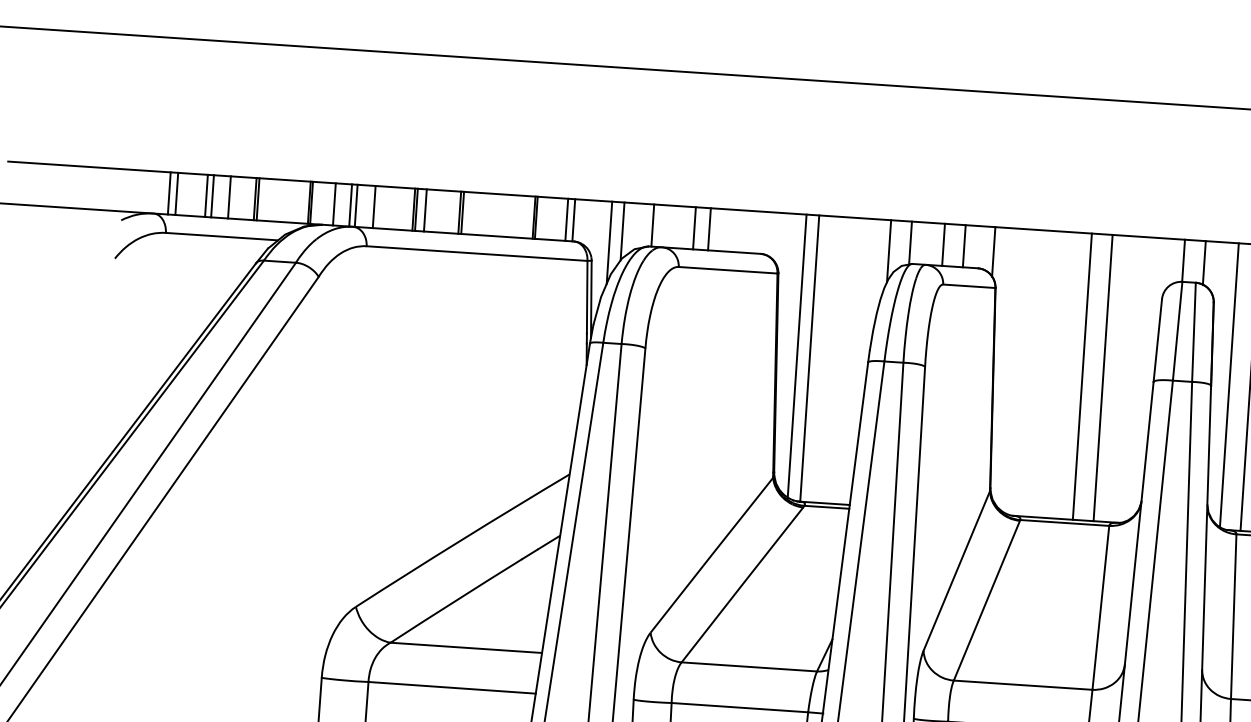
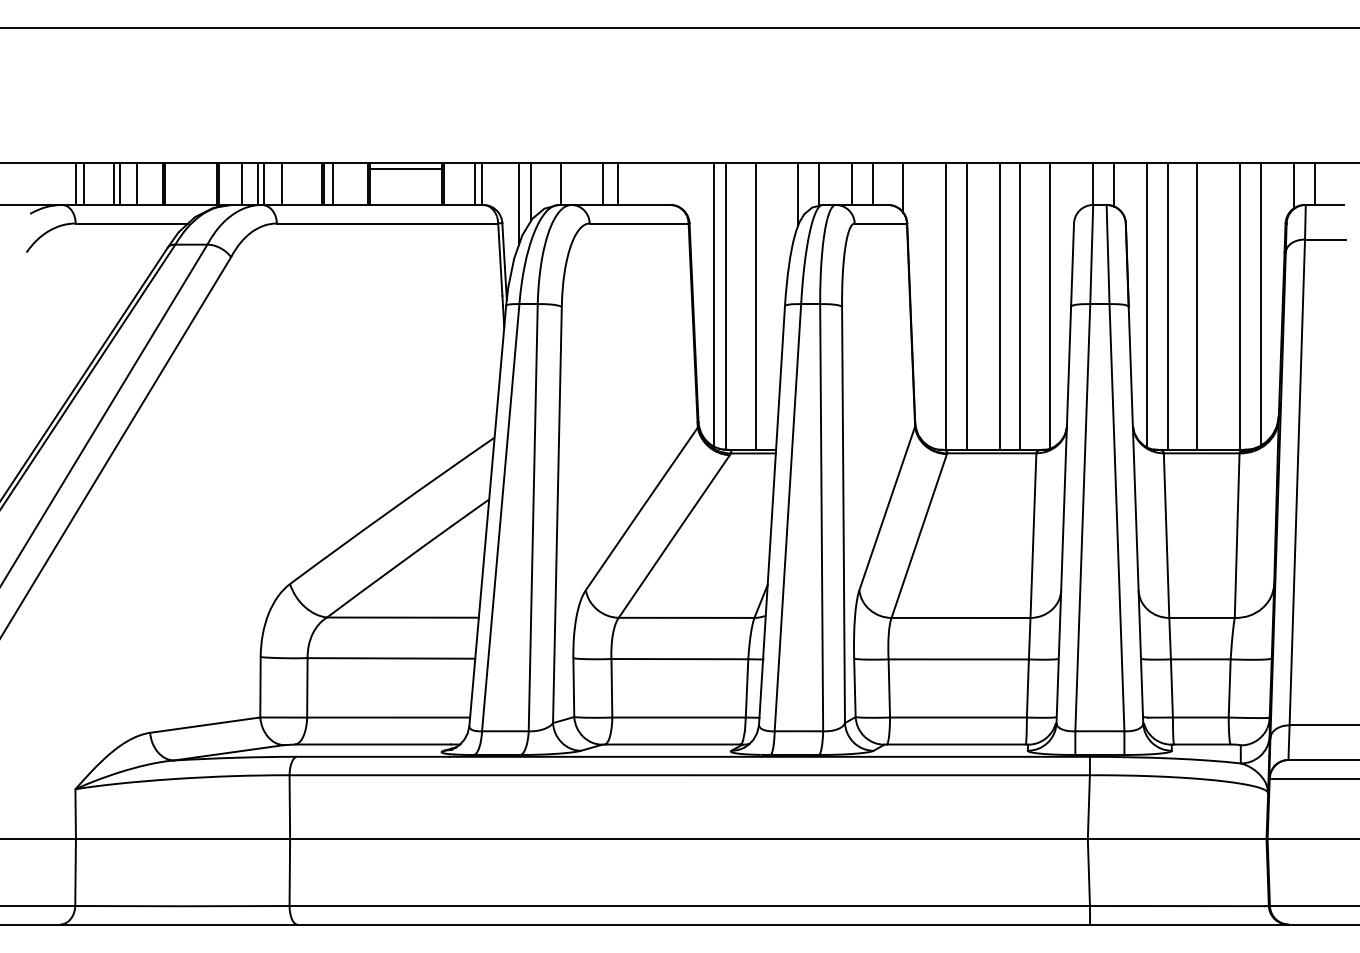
line: (499, 199) -> (406, 168), added
line: (839, 359) -> (756, 305), added
line: (1028, 372) -> (945, 305), added
line: (1049, 373) -> (966, 305), added
line: (1133, 379) -> (1050, 305), added

